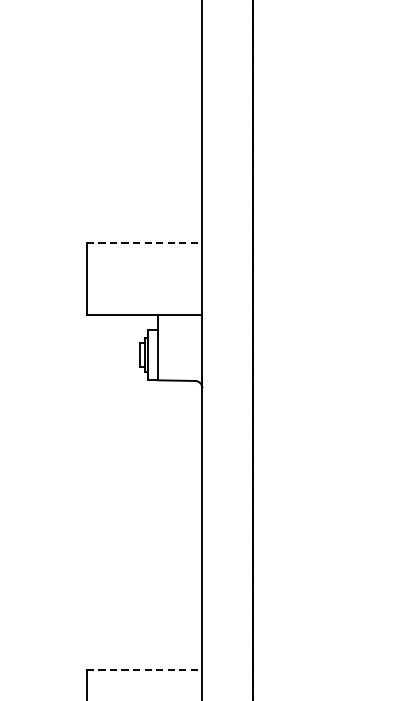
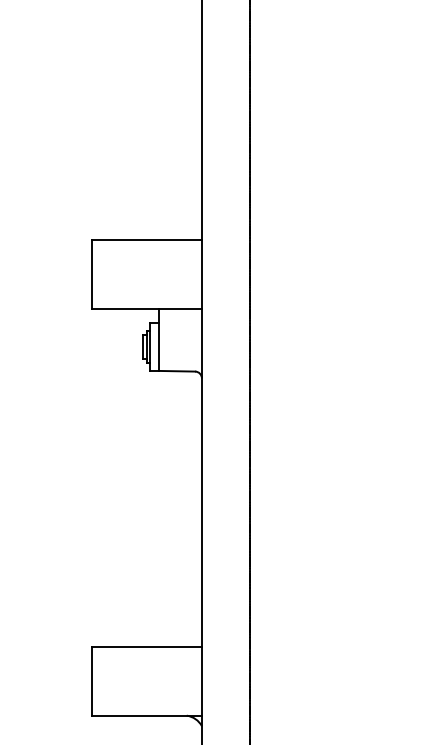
line: (145, 243) -> (147, 240), dashed -> solid
line: (145, 670) -> (147, 647), dashed -> solid

